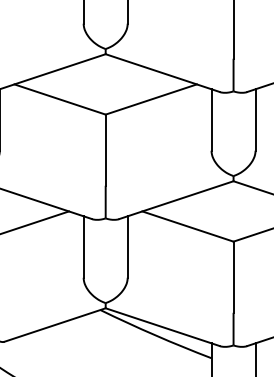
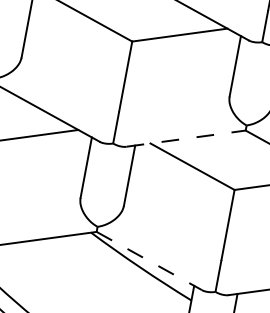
line: (177, 199) -> (187, 138), solid -> dashed
line: (163, 327) -> (149, 261), solid -> dashed

